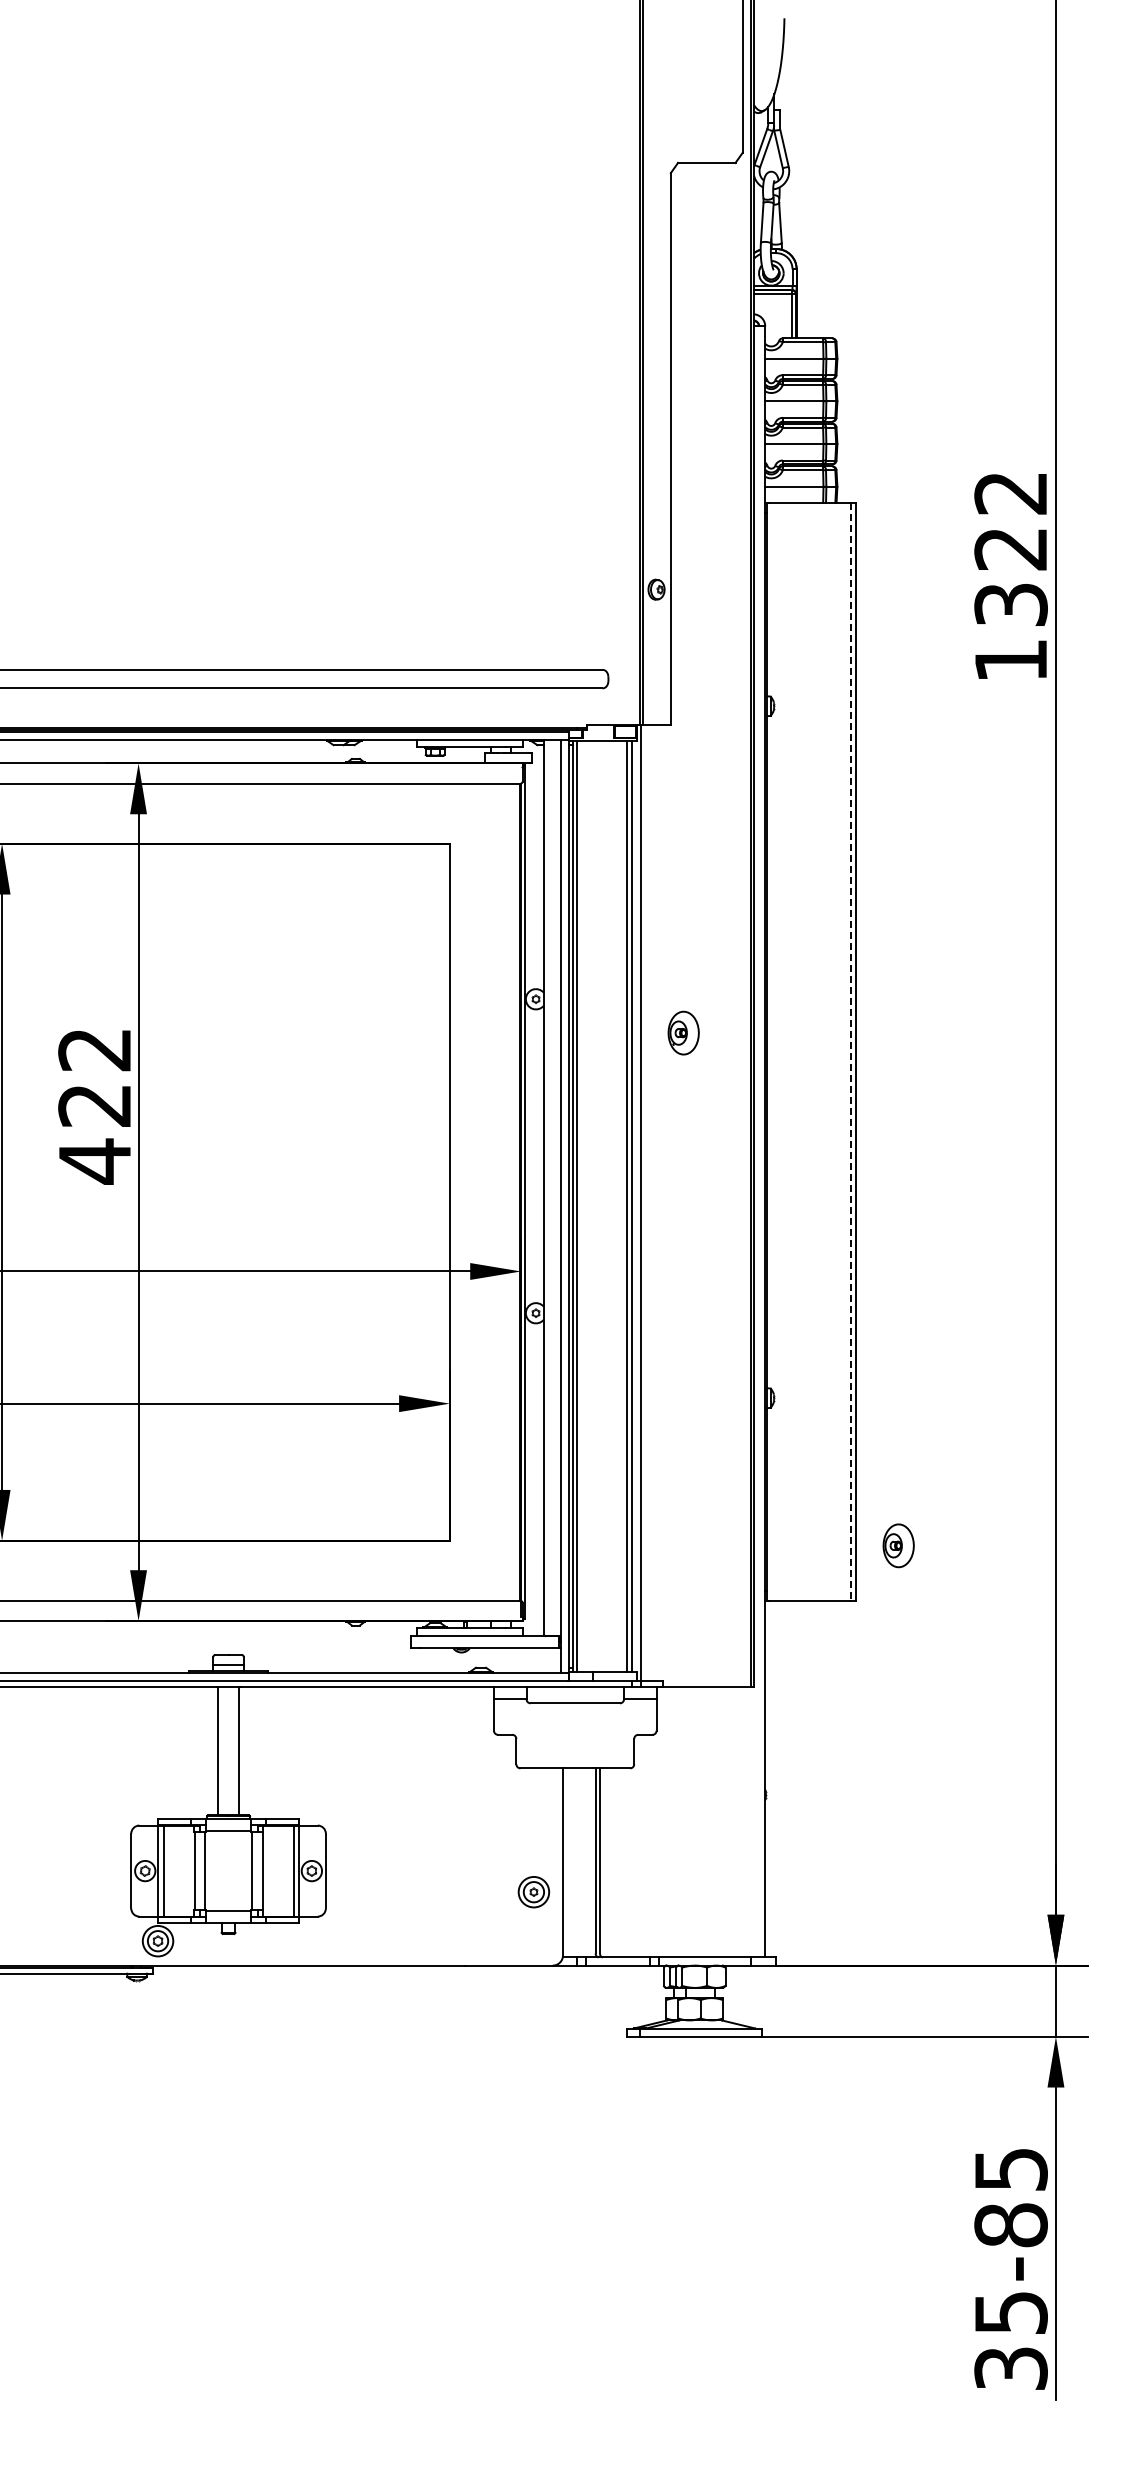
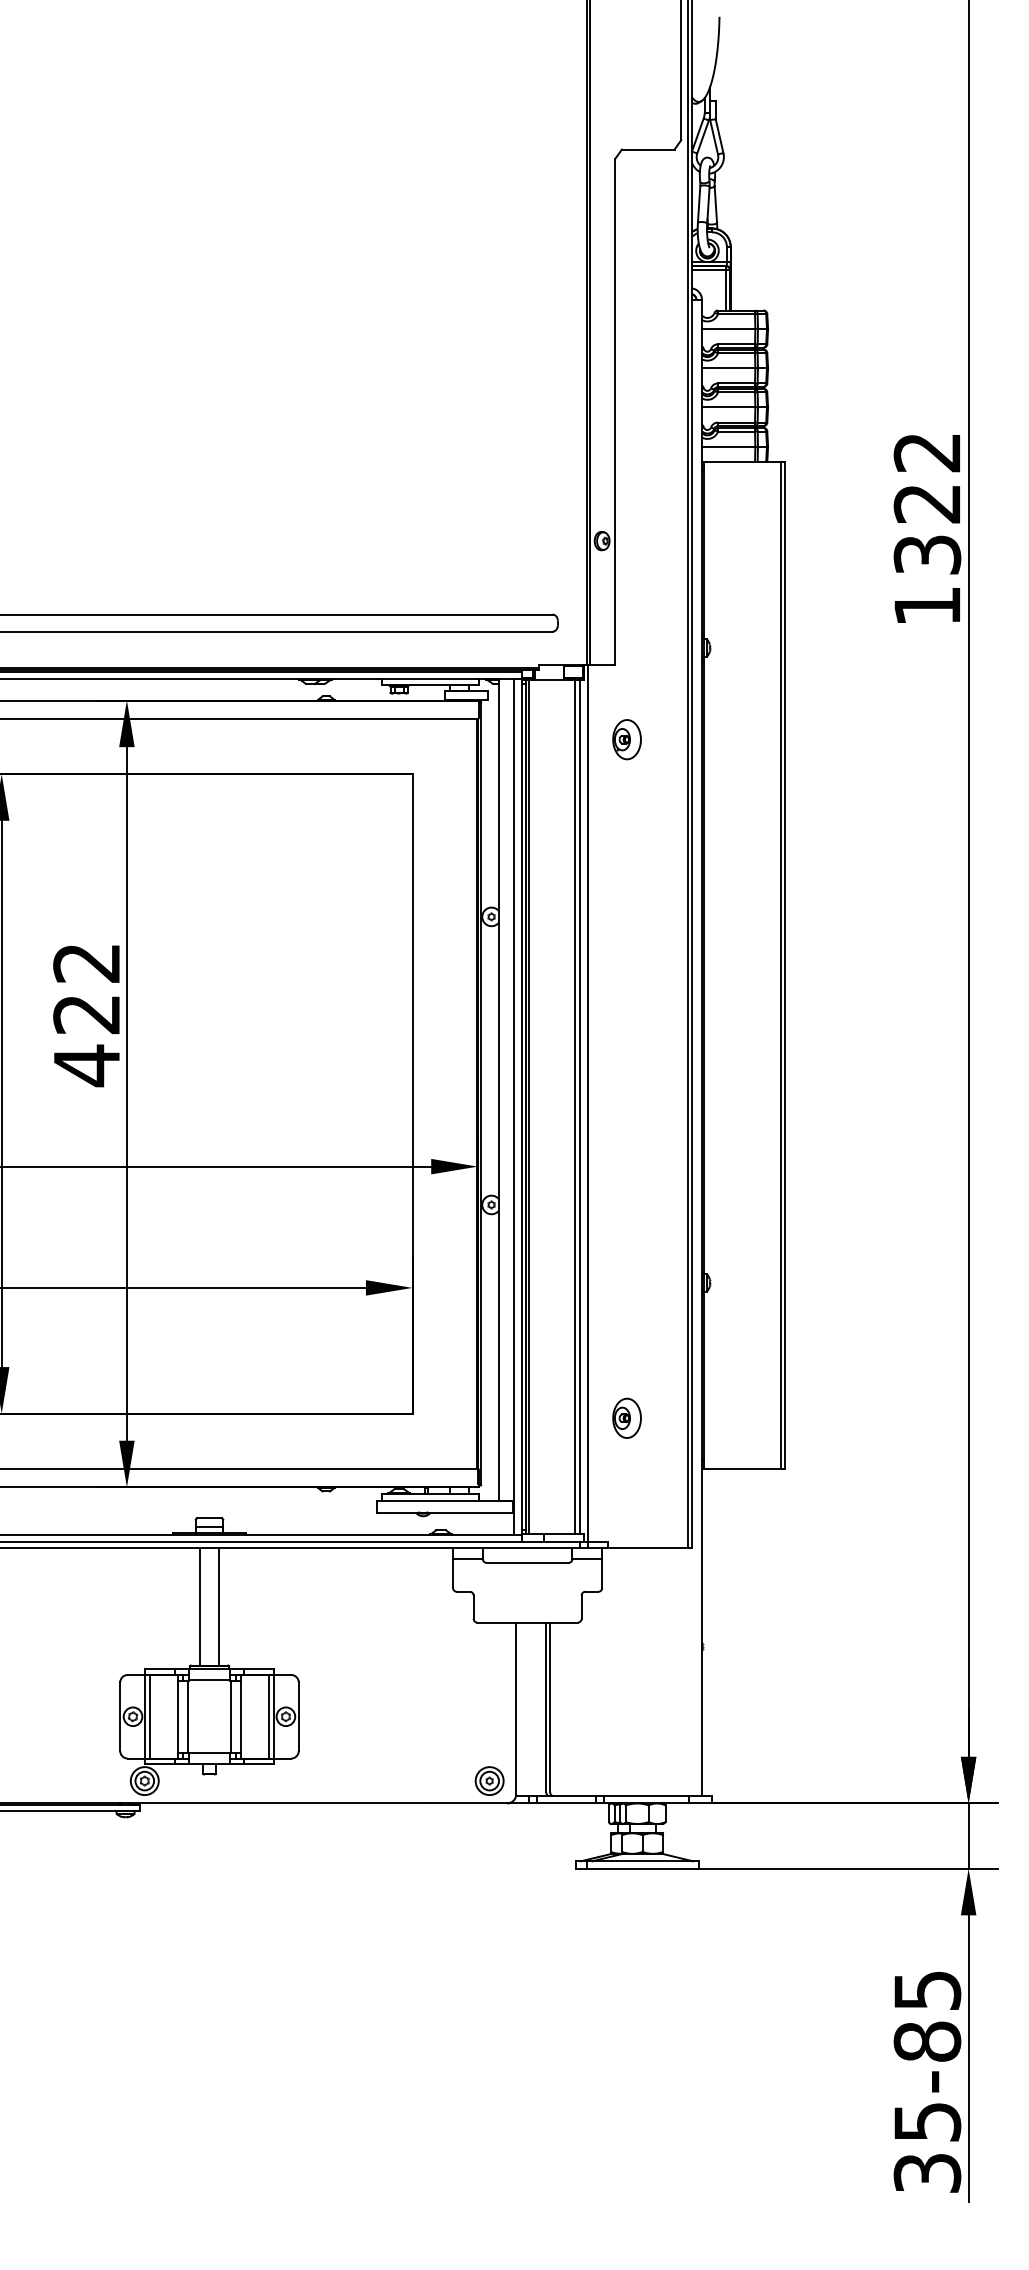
part: (683, 1032) -> (626, 739), moved
line: (851, 1052) -> (781, 965), dashed -> solid
part: (898, 1545) -> (626, 1418), moved
part: (533, 1892) -> (489, 1781), moved

